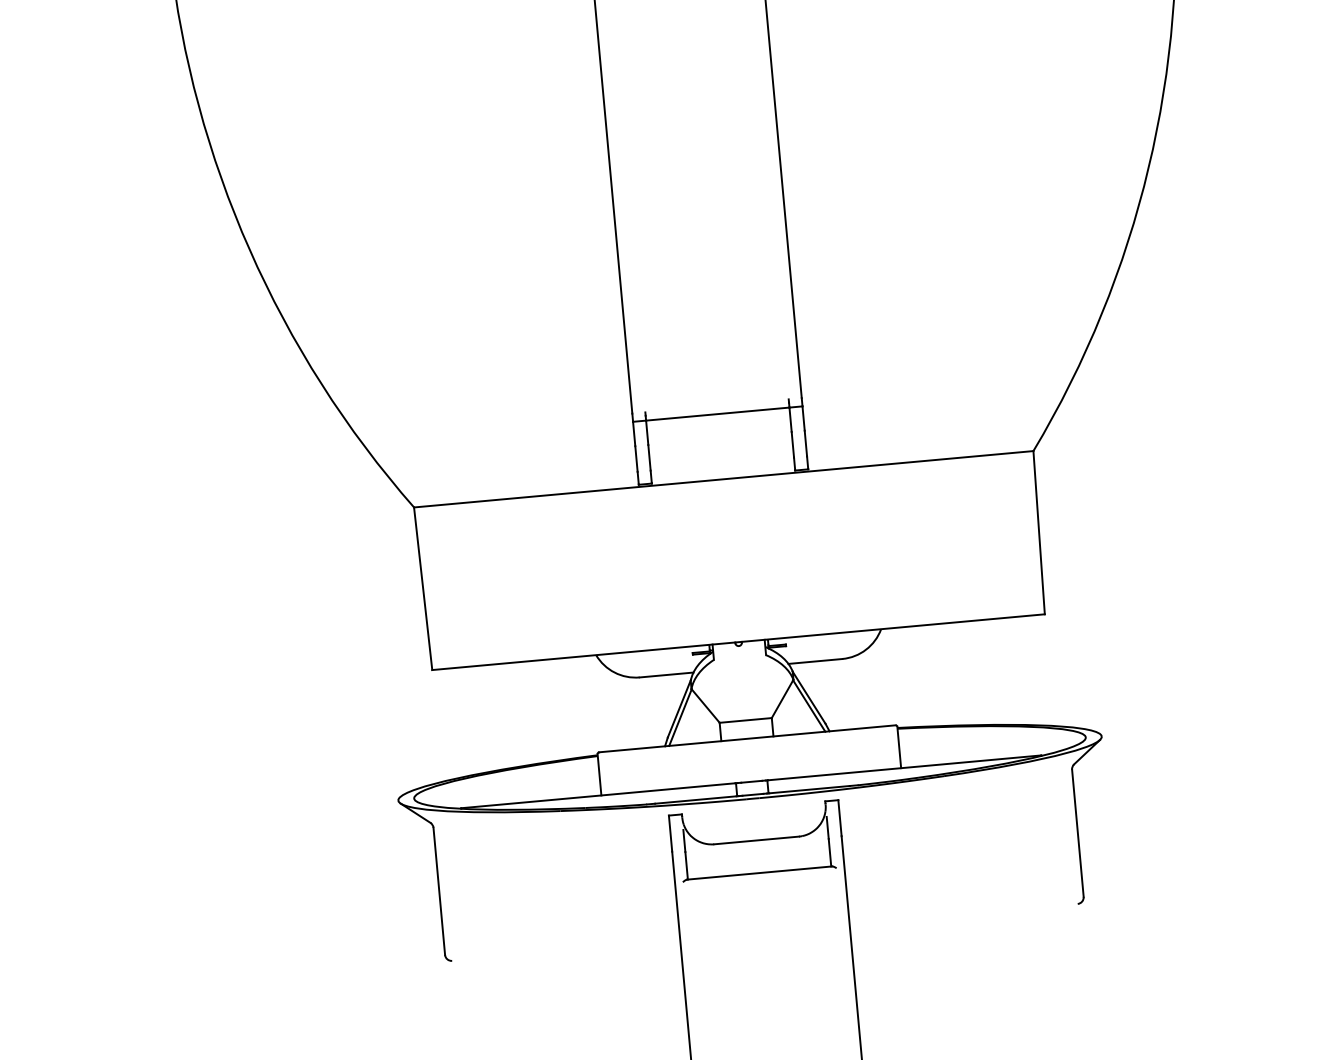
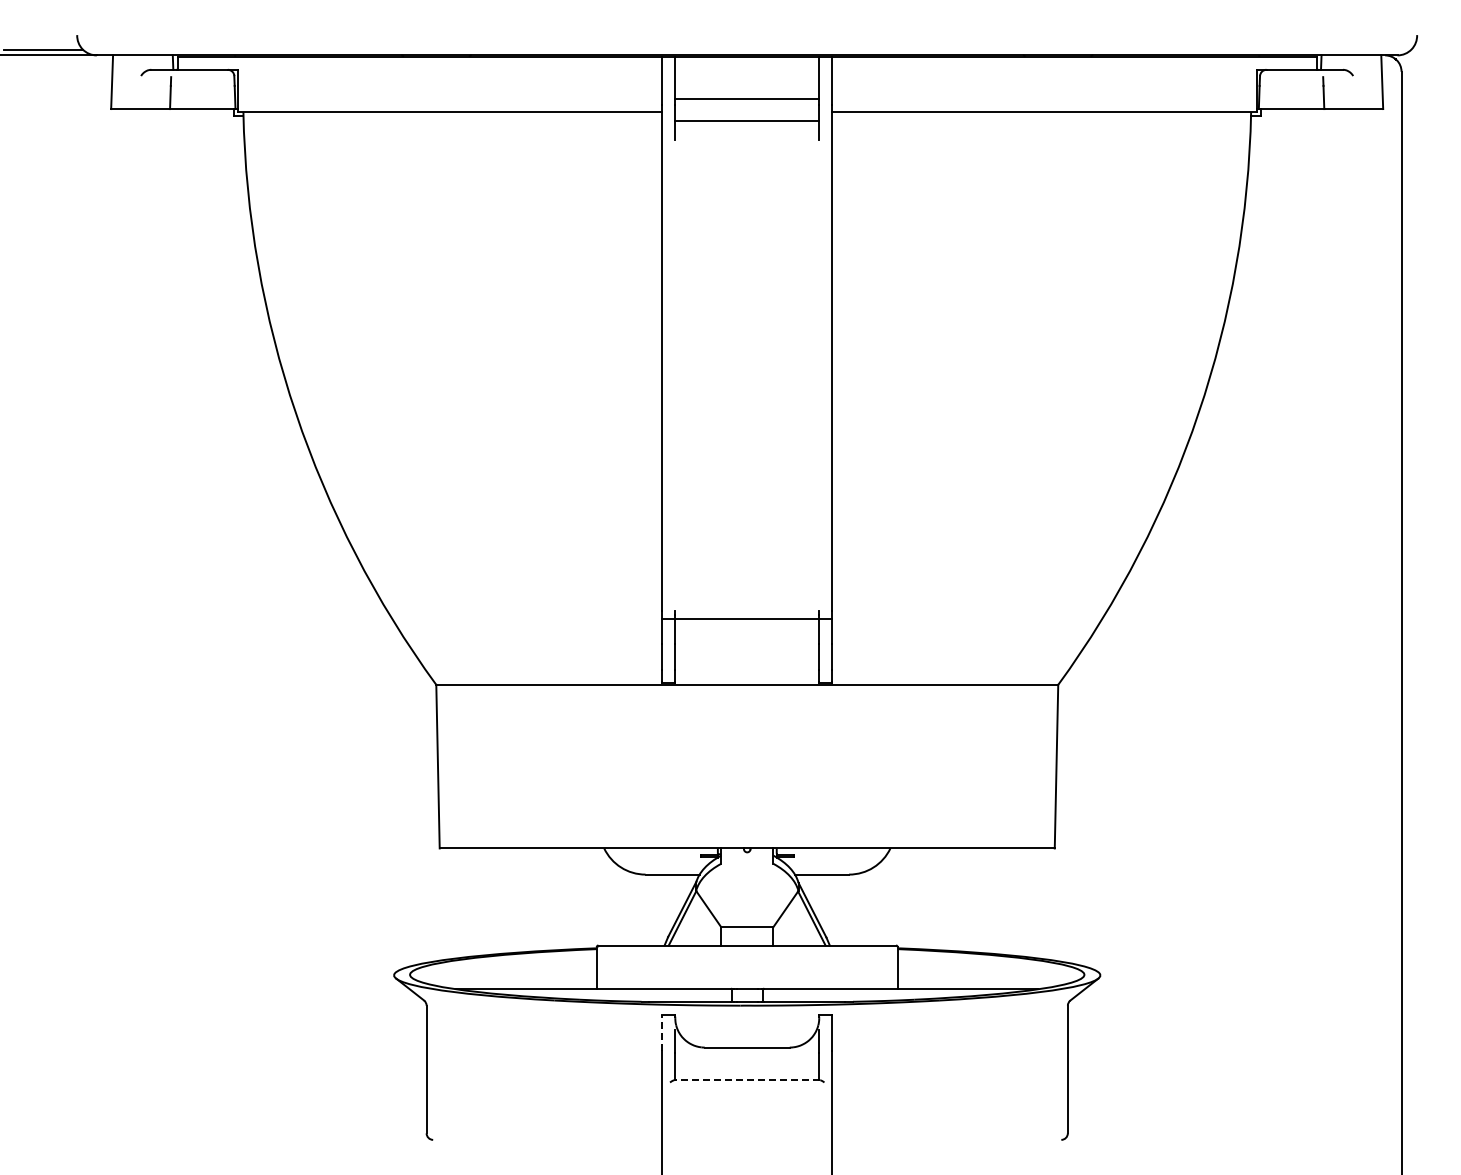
line: (670, 833) -> (662, 1032), solid -> dashed
line: (759, 873) -> (747, 1080), solid -> dashed

